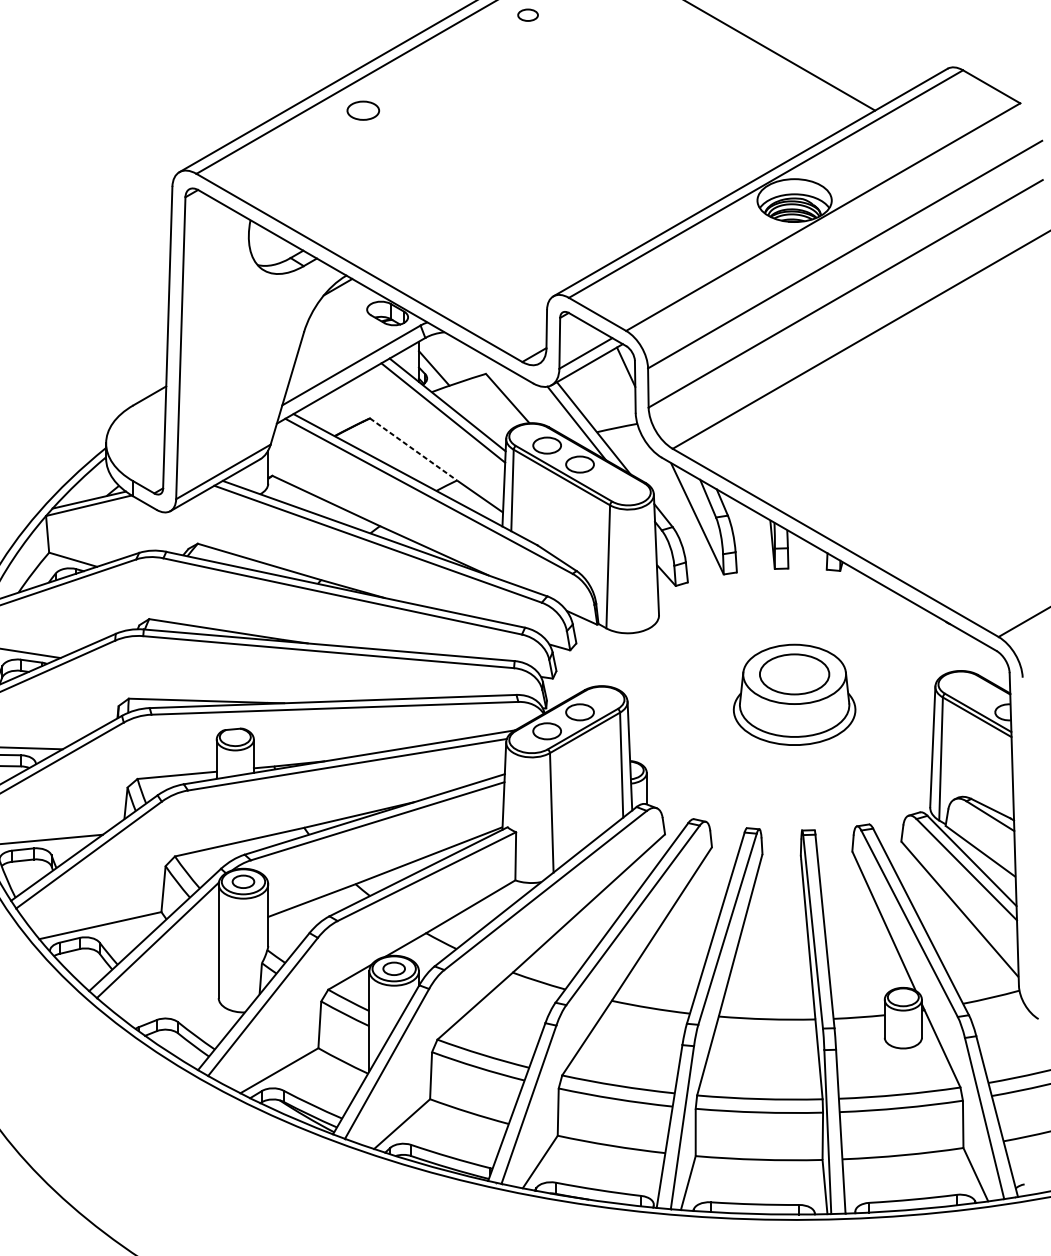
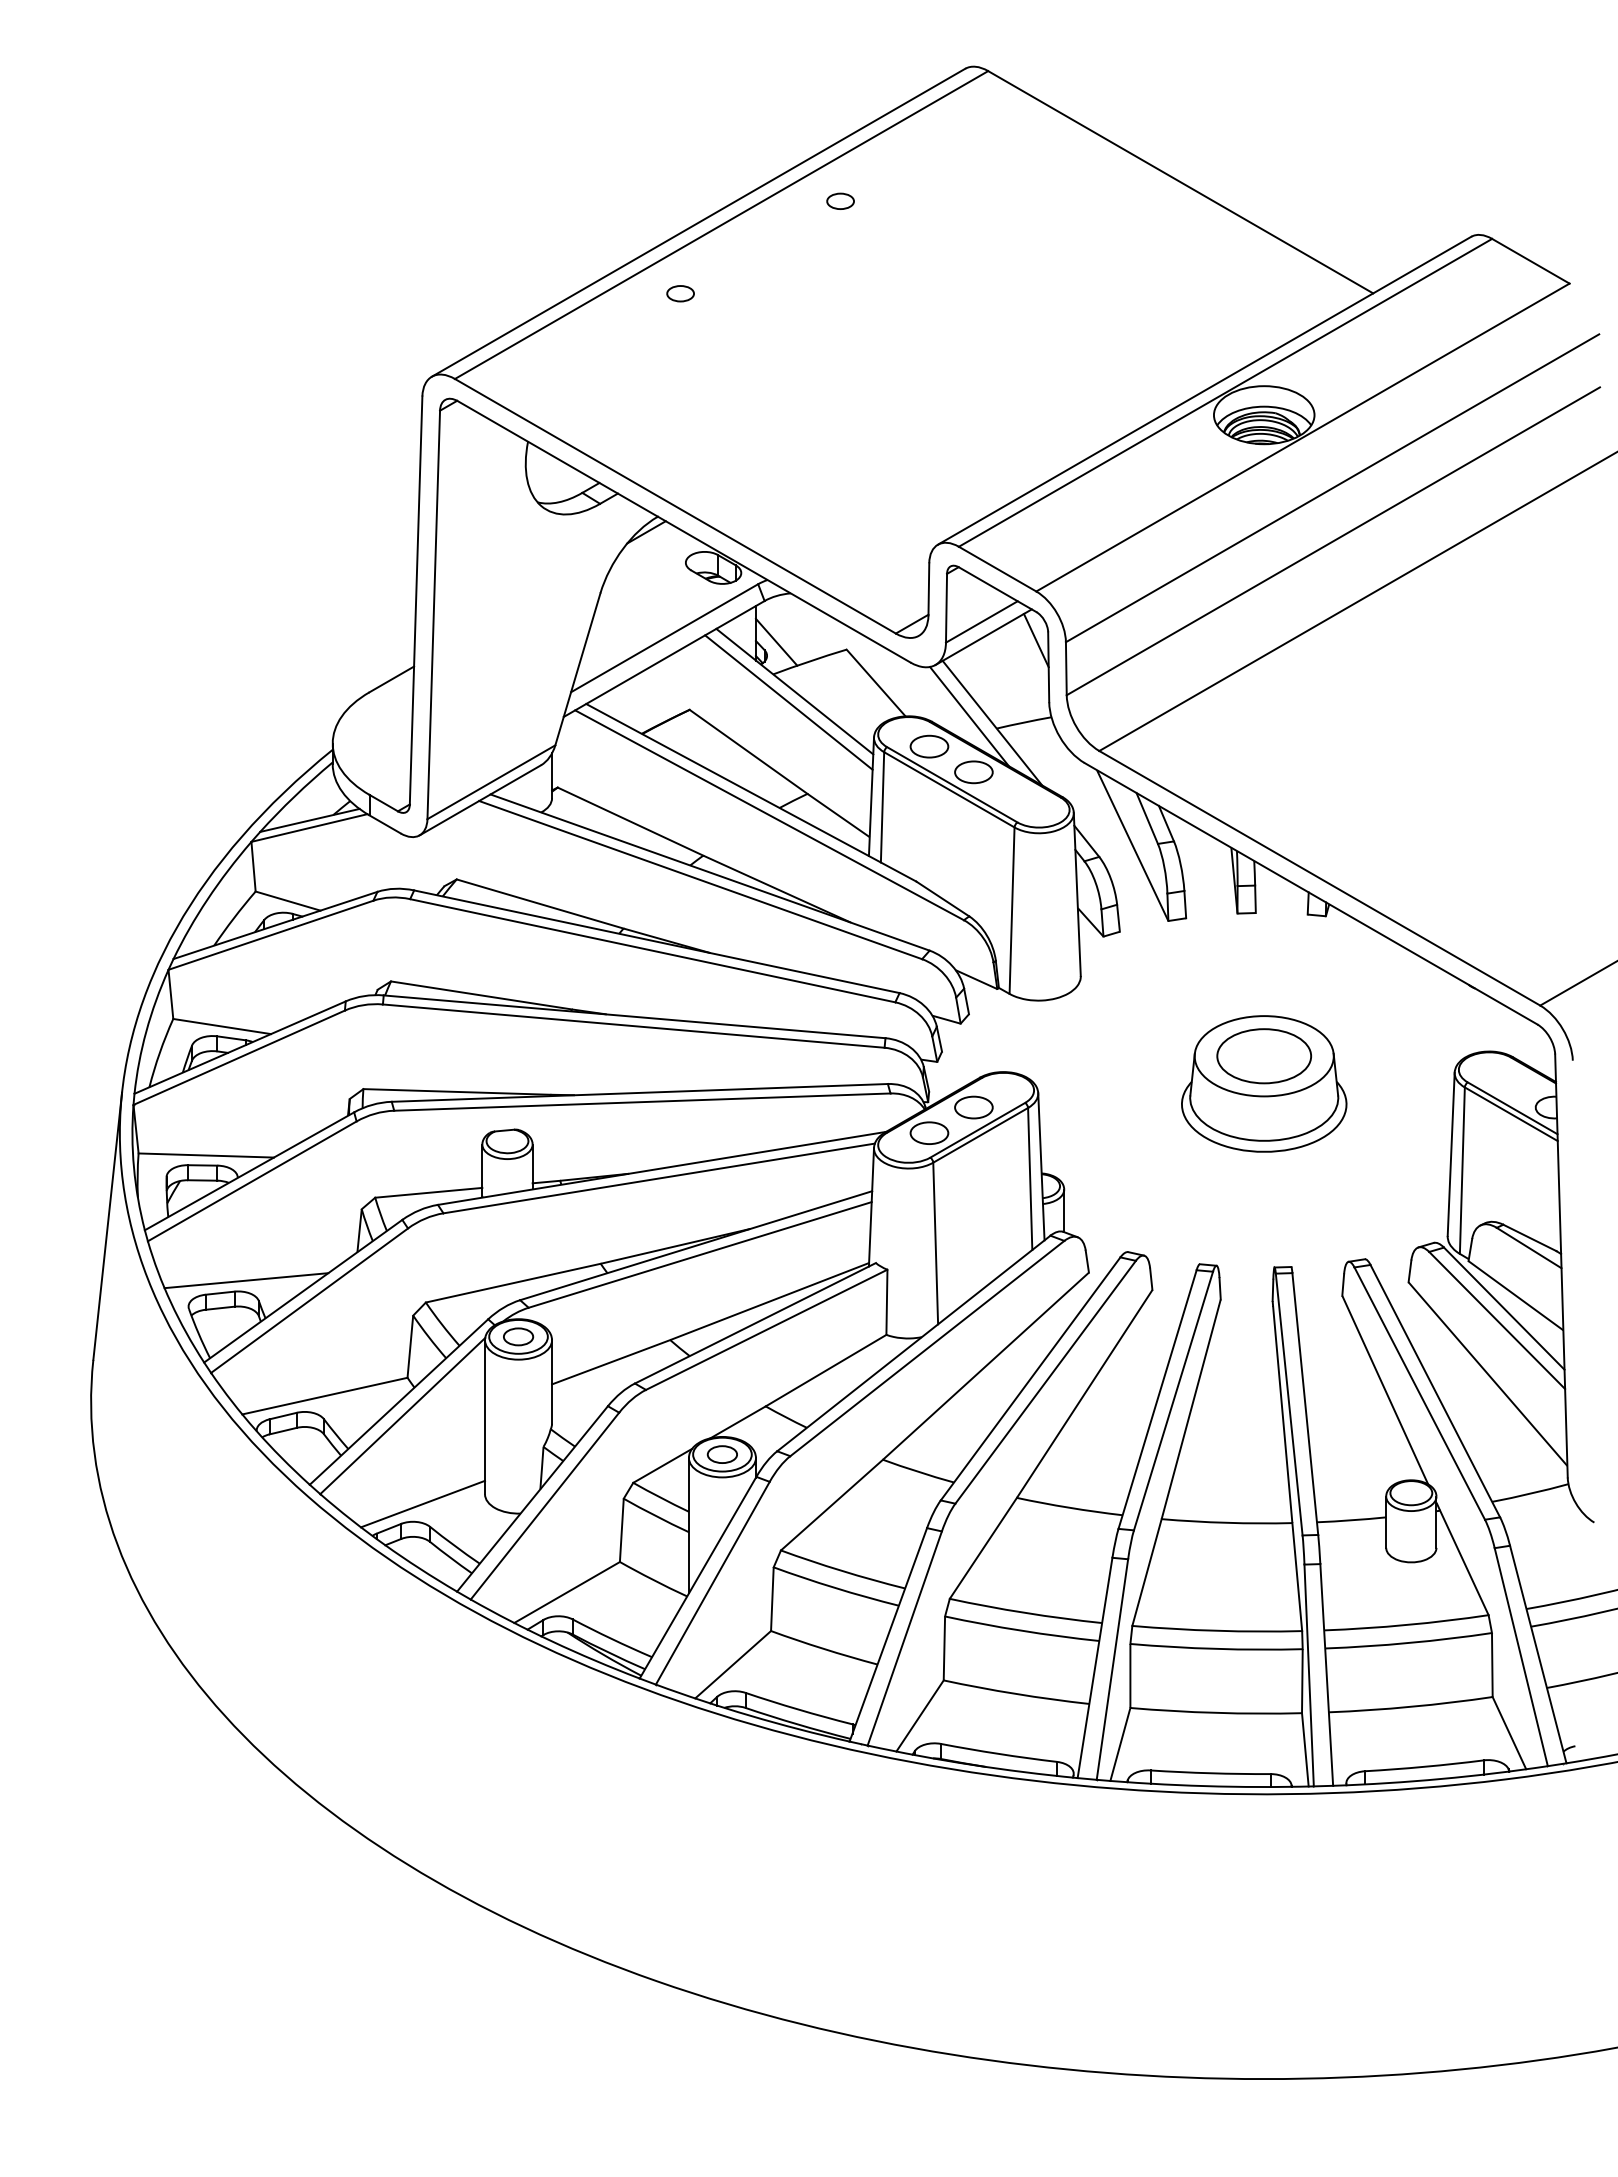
part: (528, 14) -> (840, 200), moved
part: (363, 110) -> (680, 293), size x0.62
line: (414, 449) -> (749, 752), dashed -> solid
line: (173, 1004) -> (423, 1503), added

